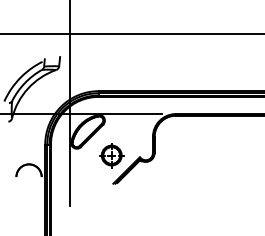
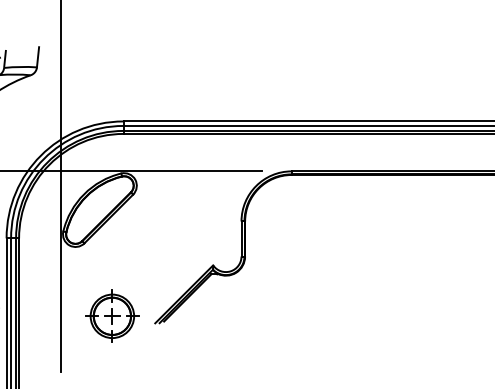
part: (111, 155) -> (111, 316), moved

